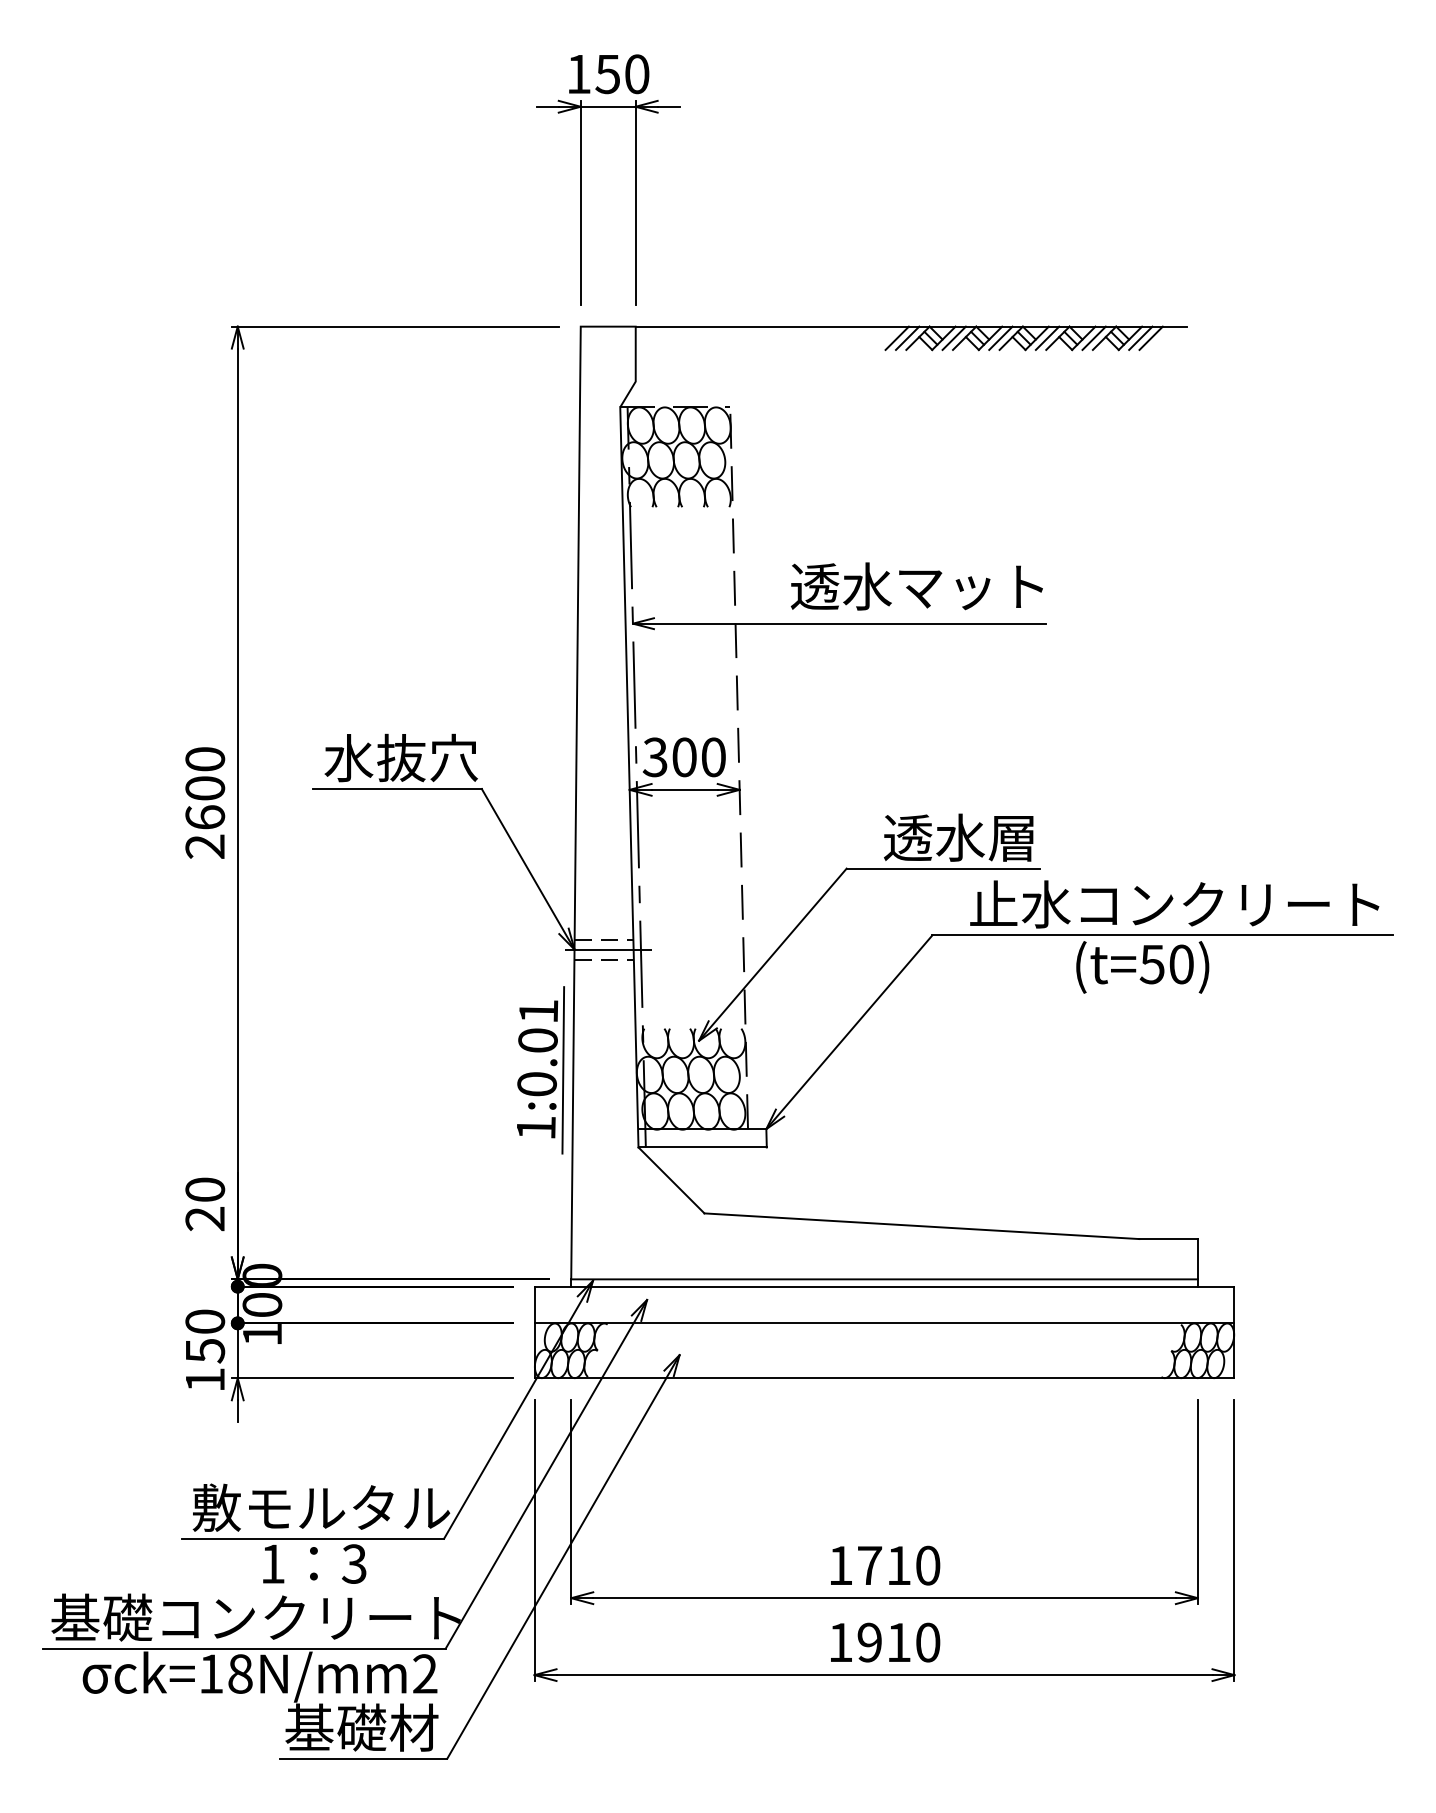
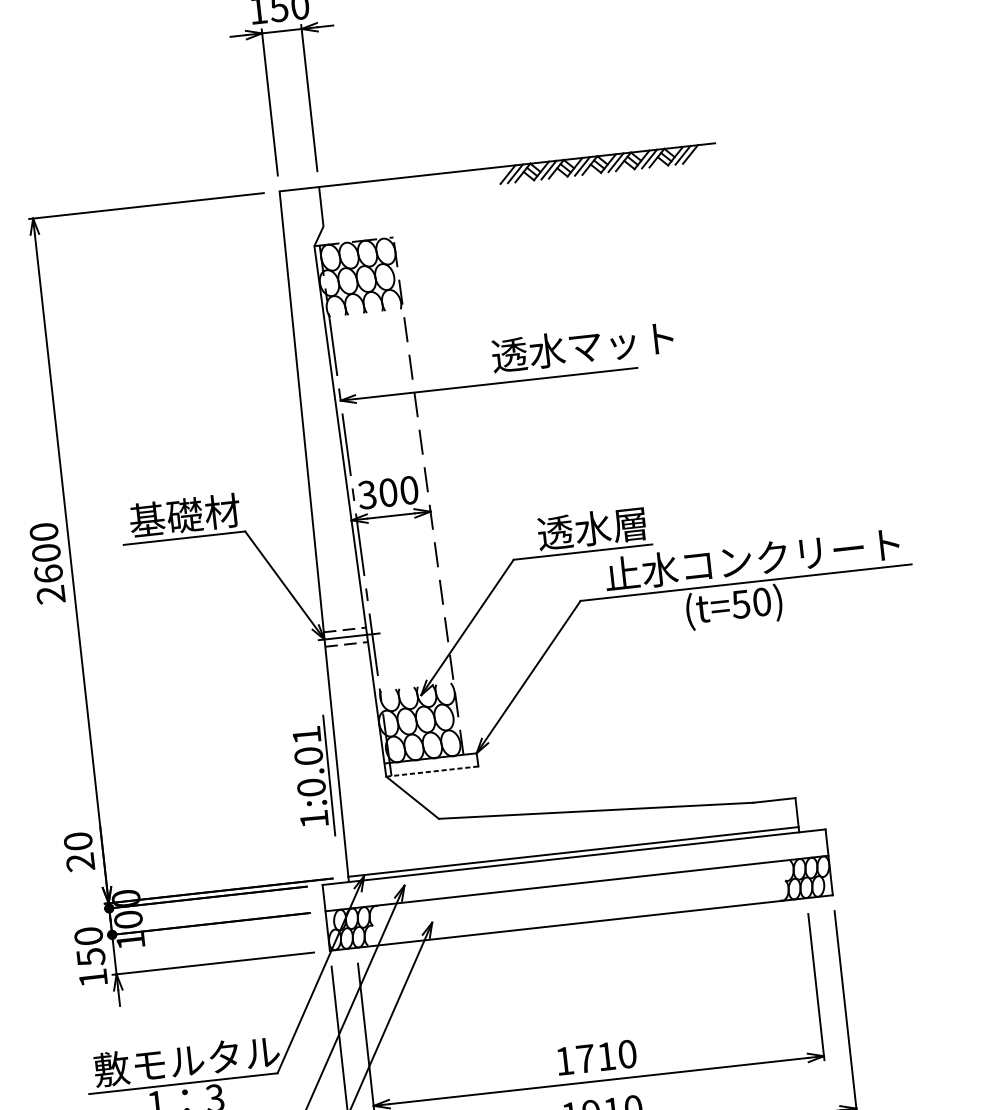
text: (916, 586) -> (582, 346), moved
text: (400, 757) -> (184, 515), 水抜穴 -> 基礎材
part: (540, 1070) -> (312, 777), moved
line: (703, 1147) -> (432, 771), solid -> dashed

